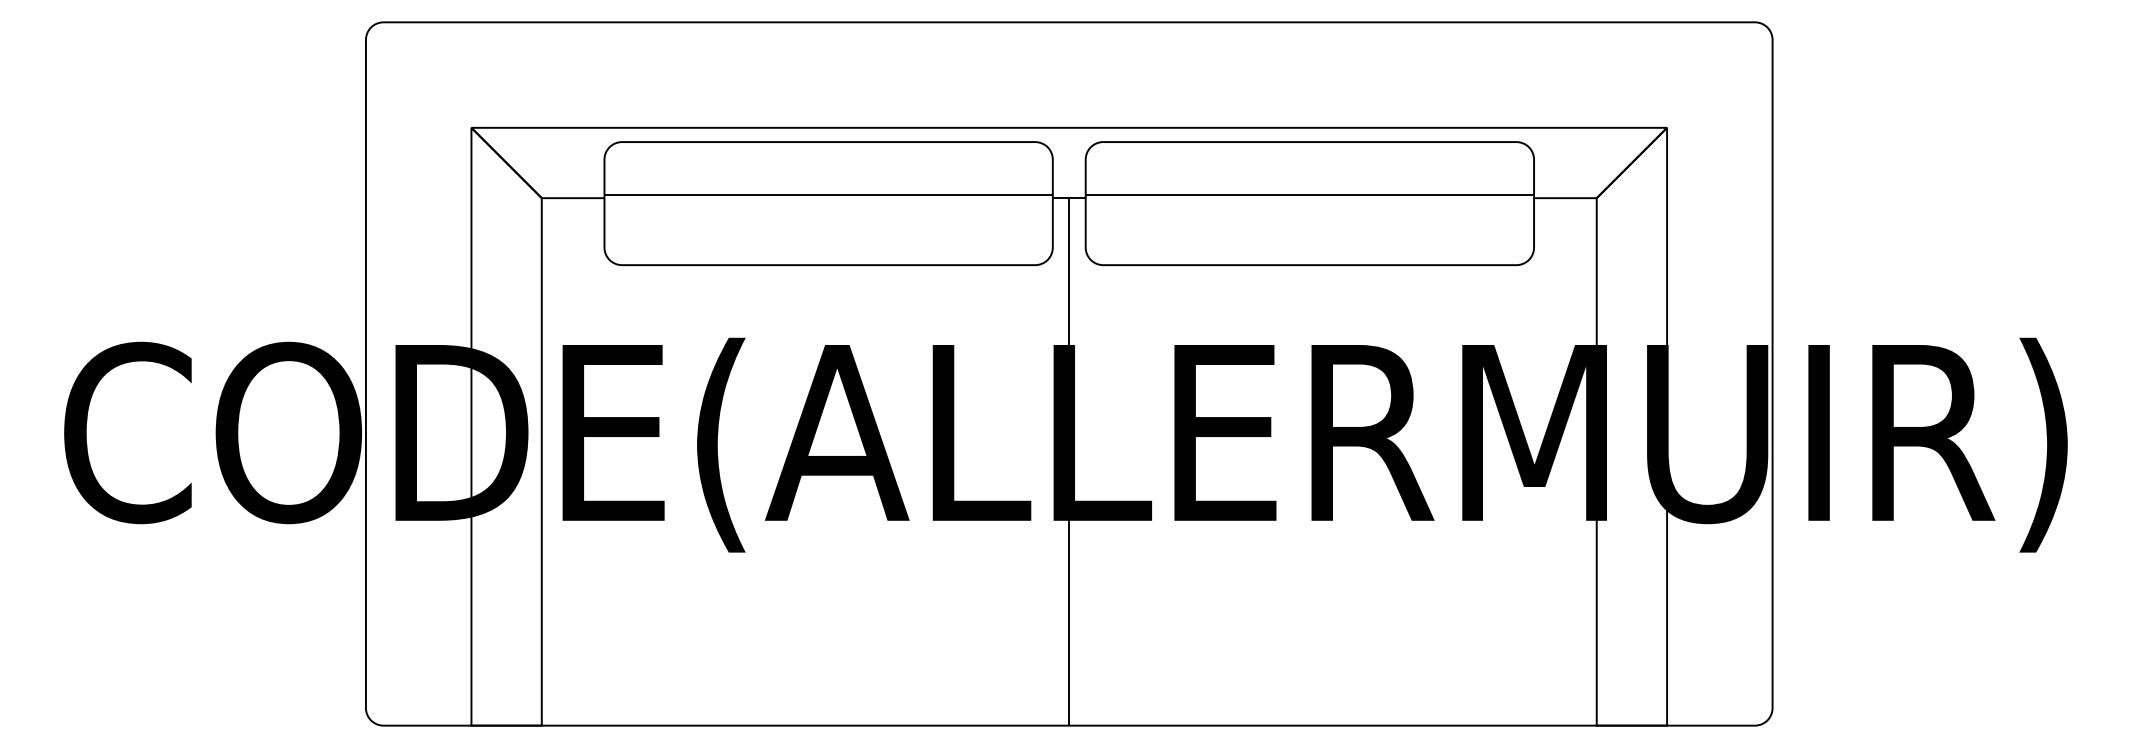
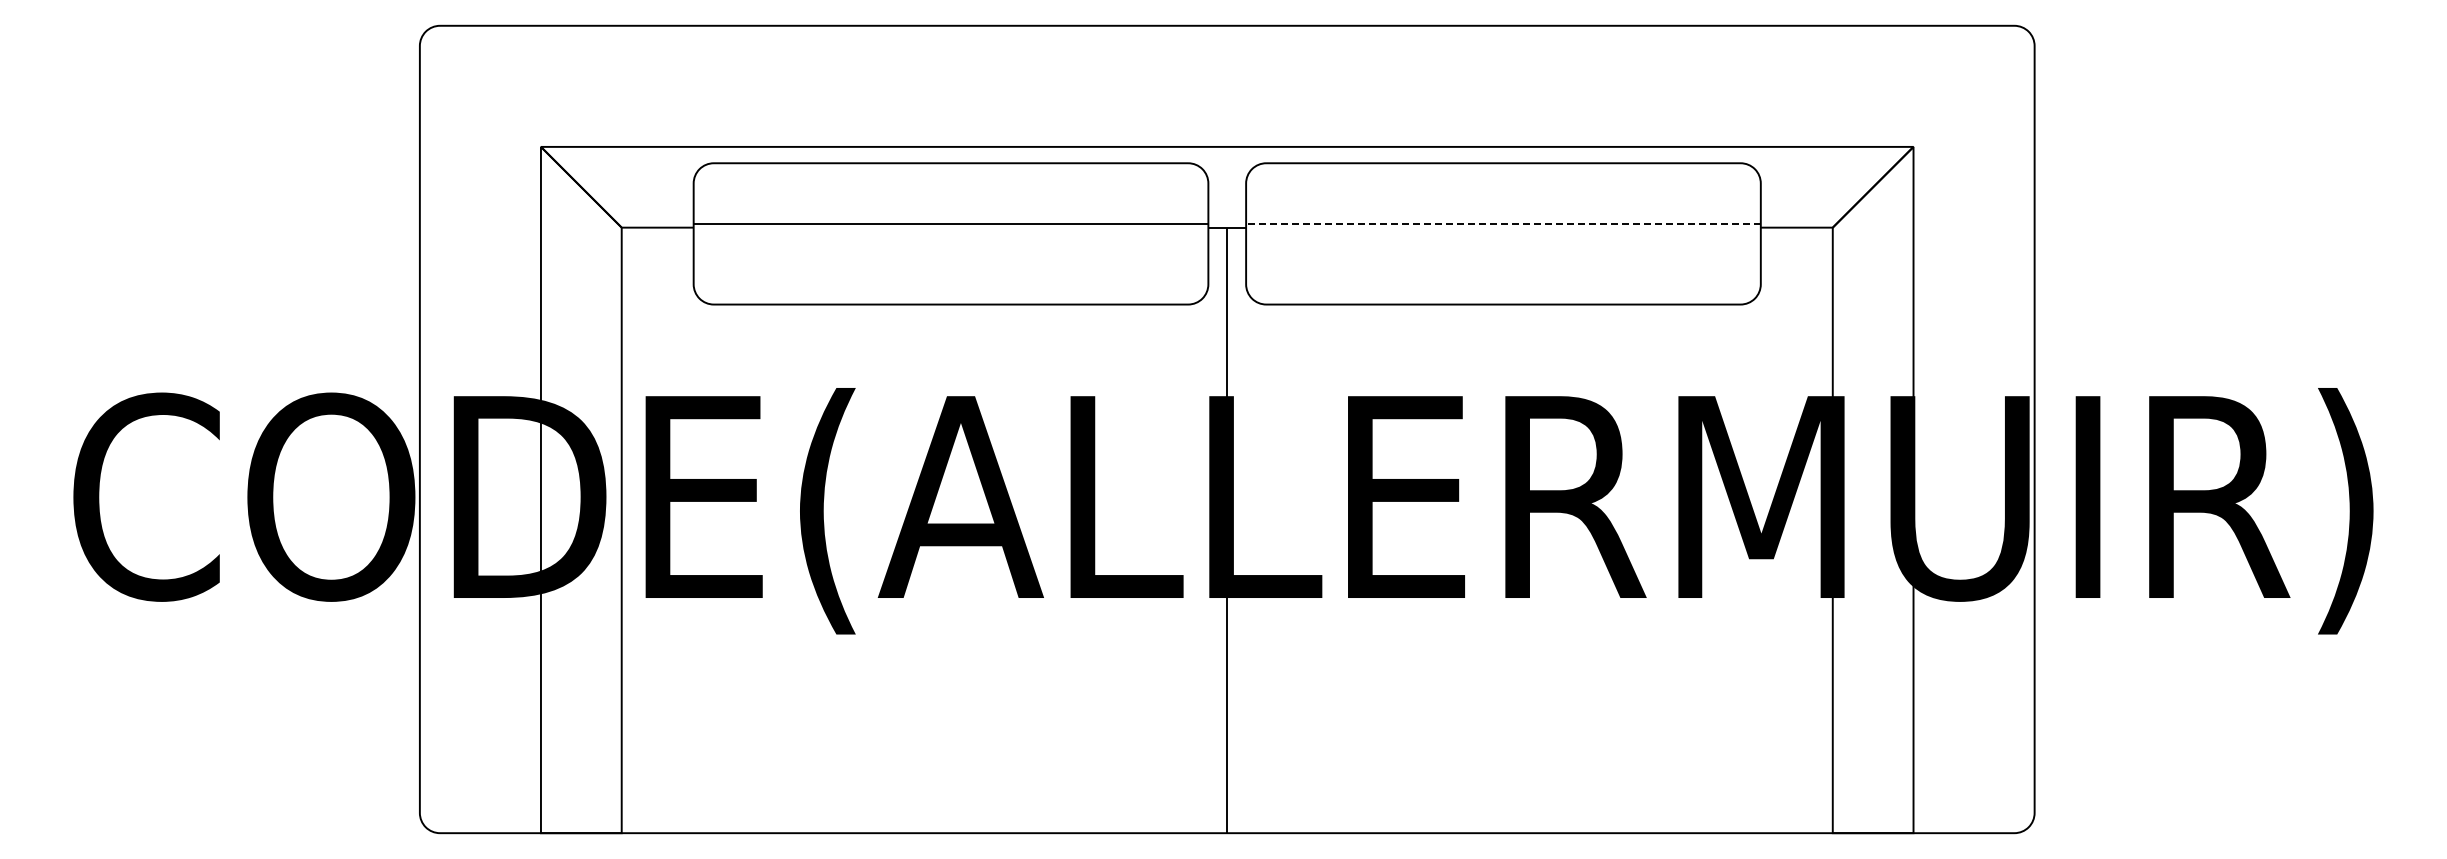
line: (1309, 194) -> (1502, 223), solid -> dashed

